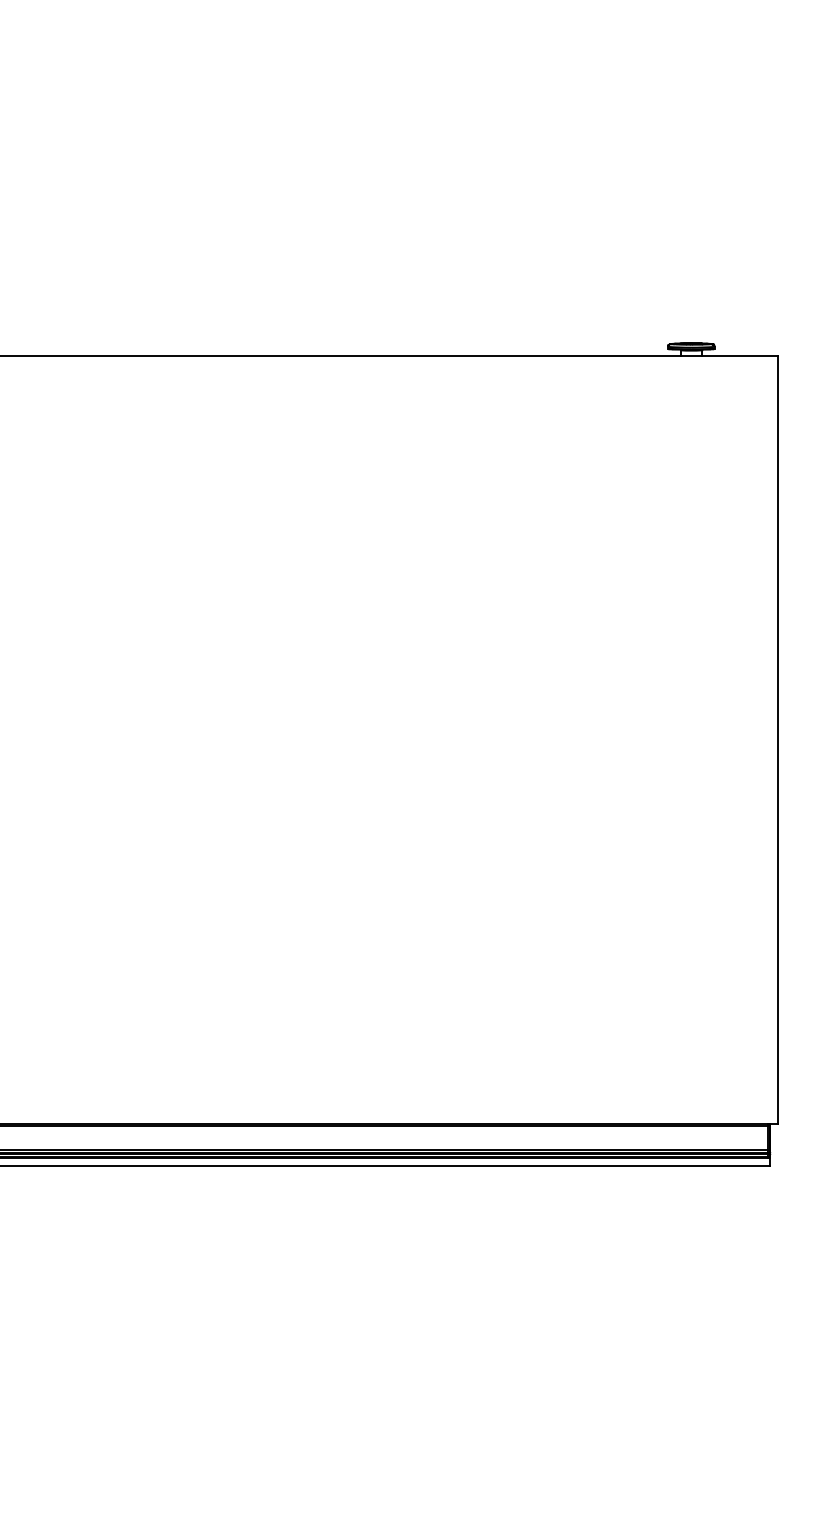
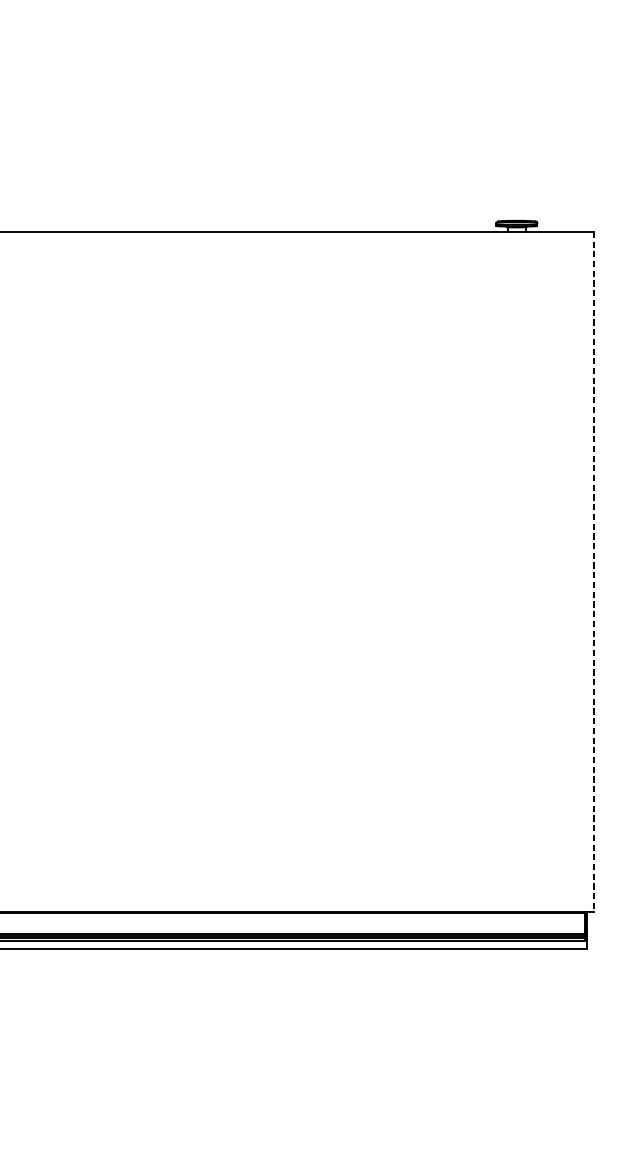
line: (778, 740) -> (593, 572), solid -> dashed

